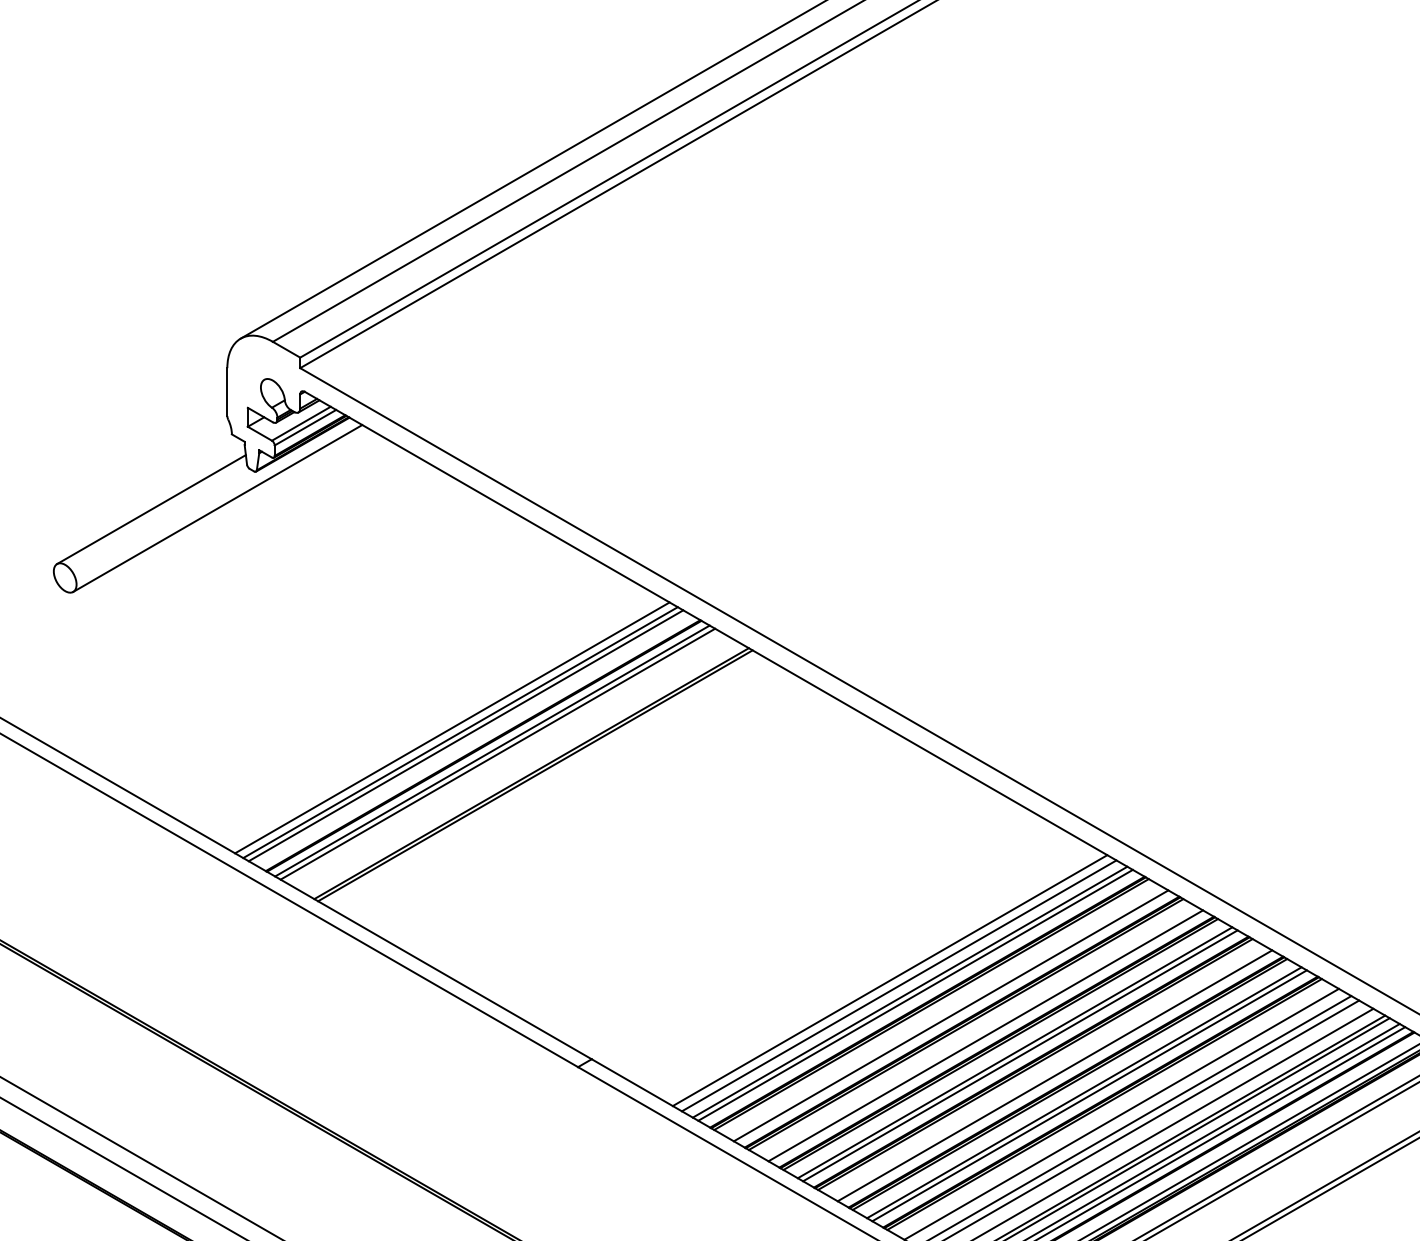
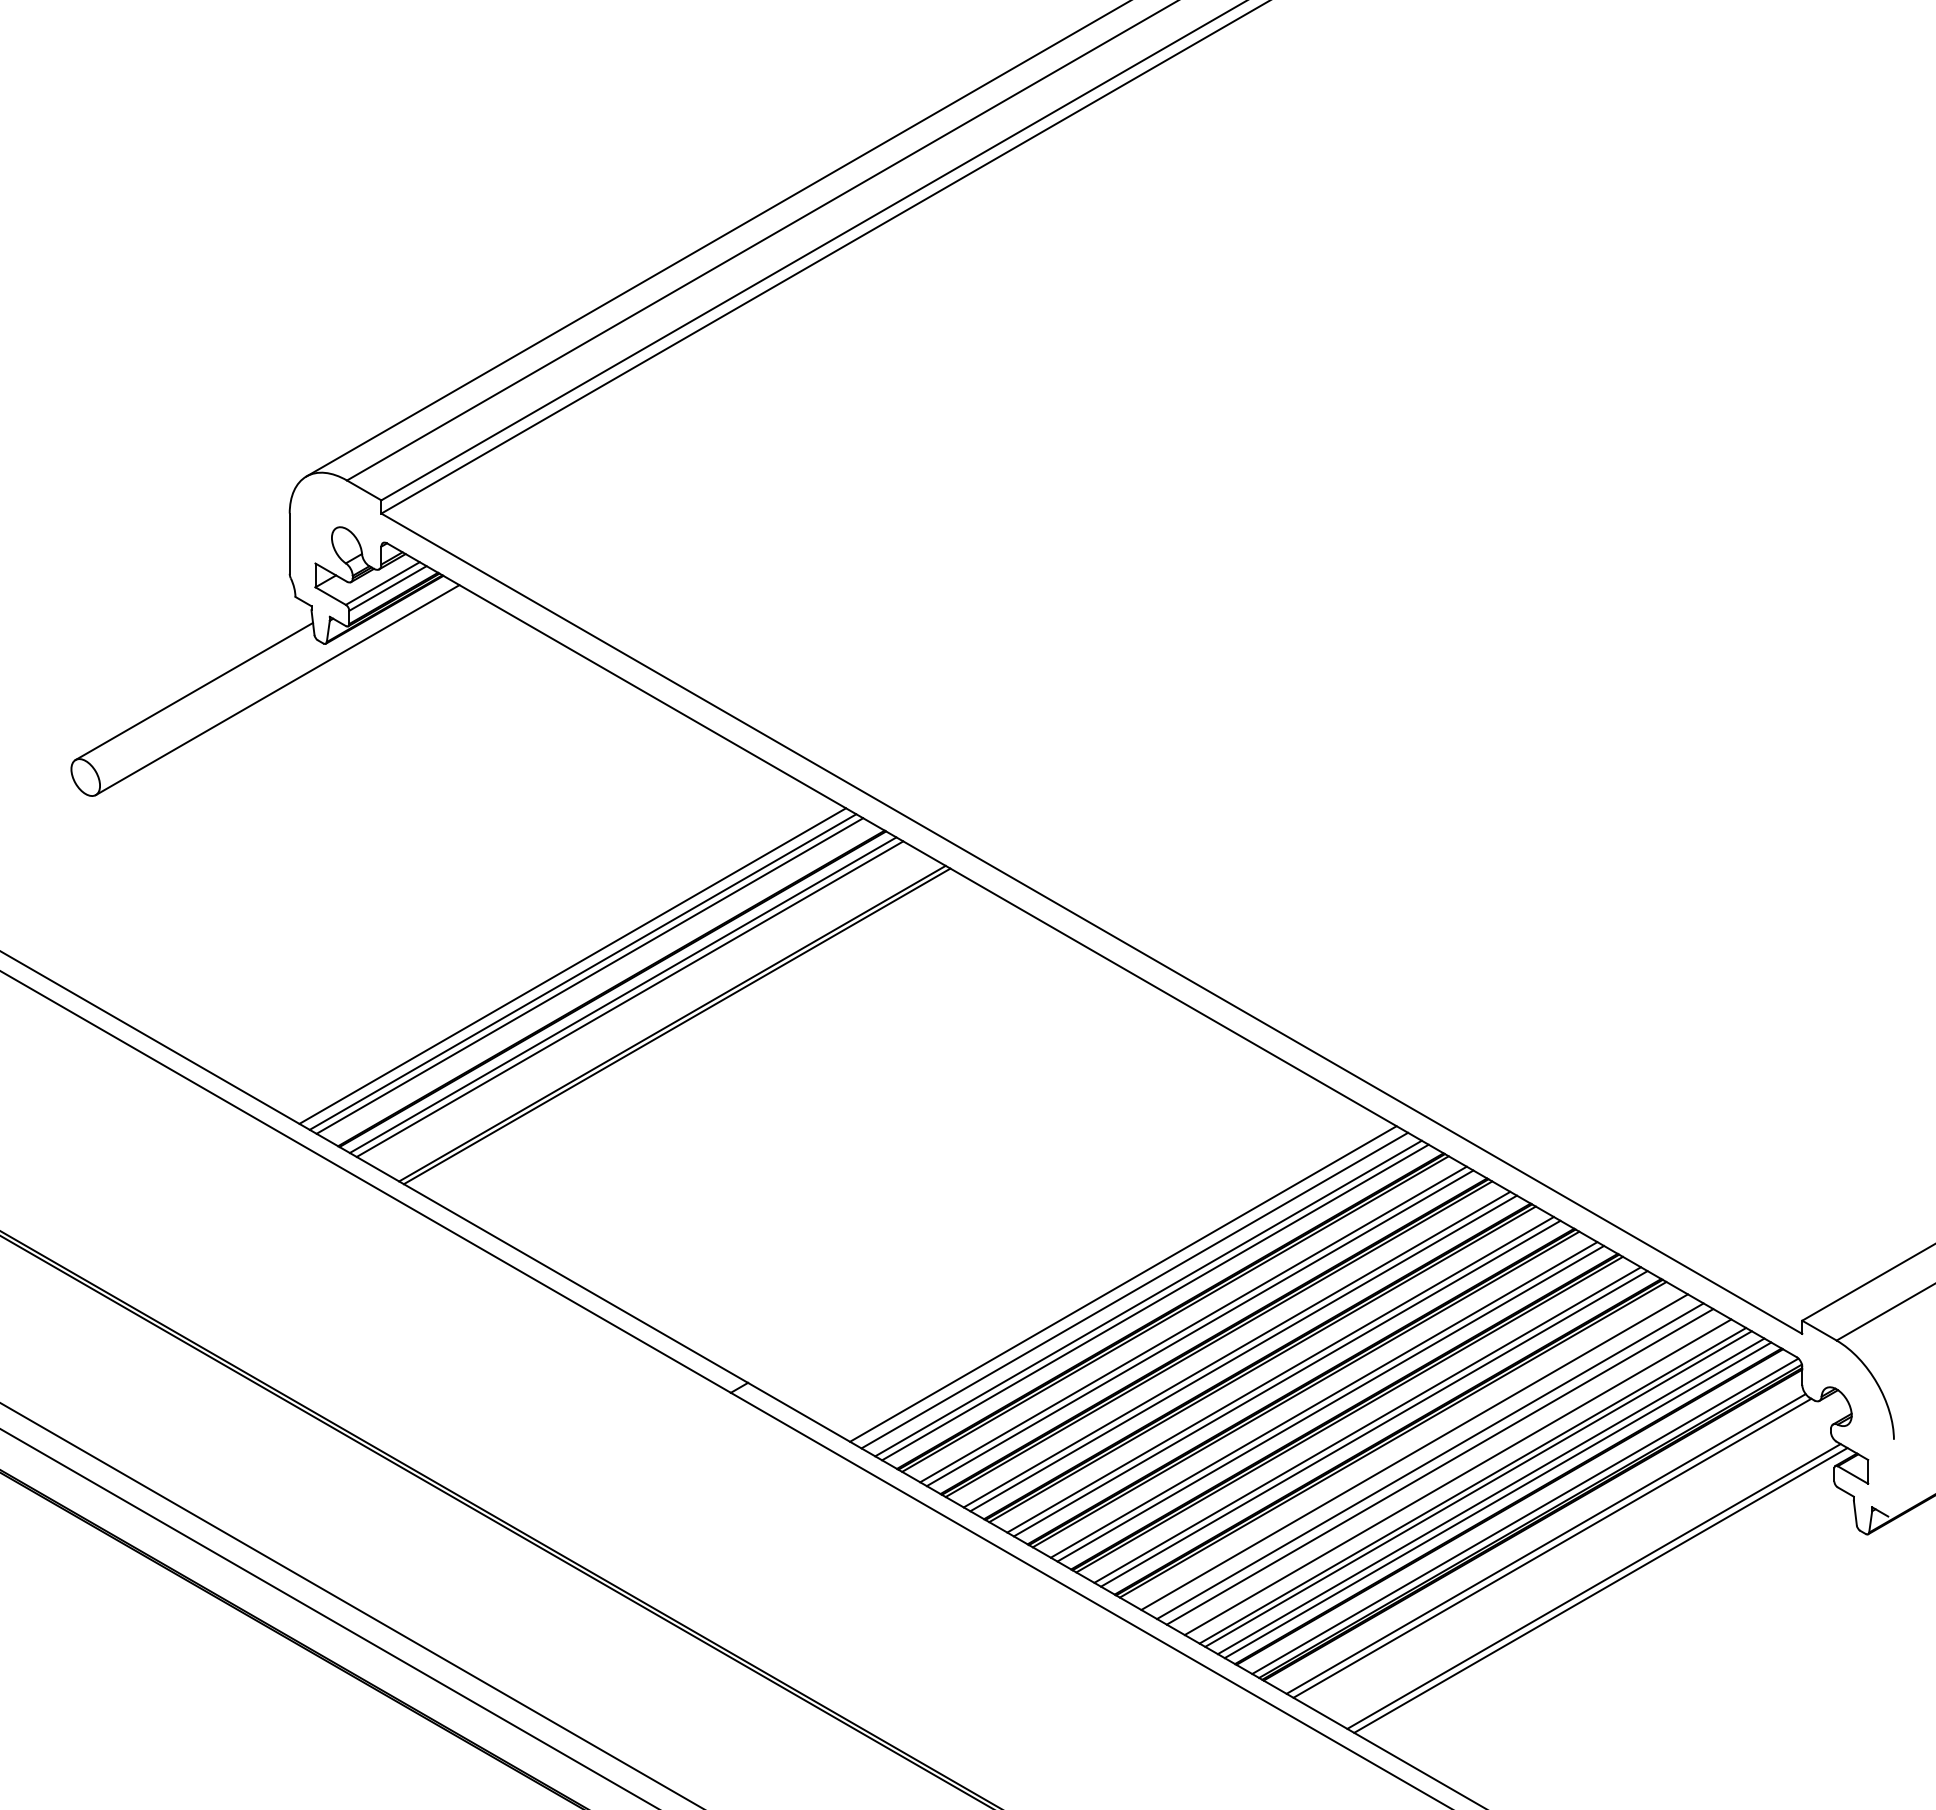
line: (945, 1012) -> (1193, 1324), added
line: (980, 1032) -> (1236, 1349), added
line: (1049, 1072) -> (1323, 1399), added

